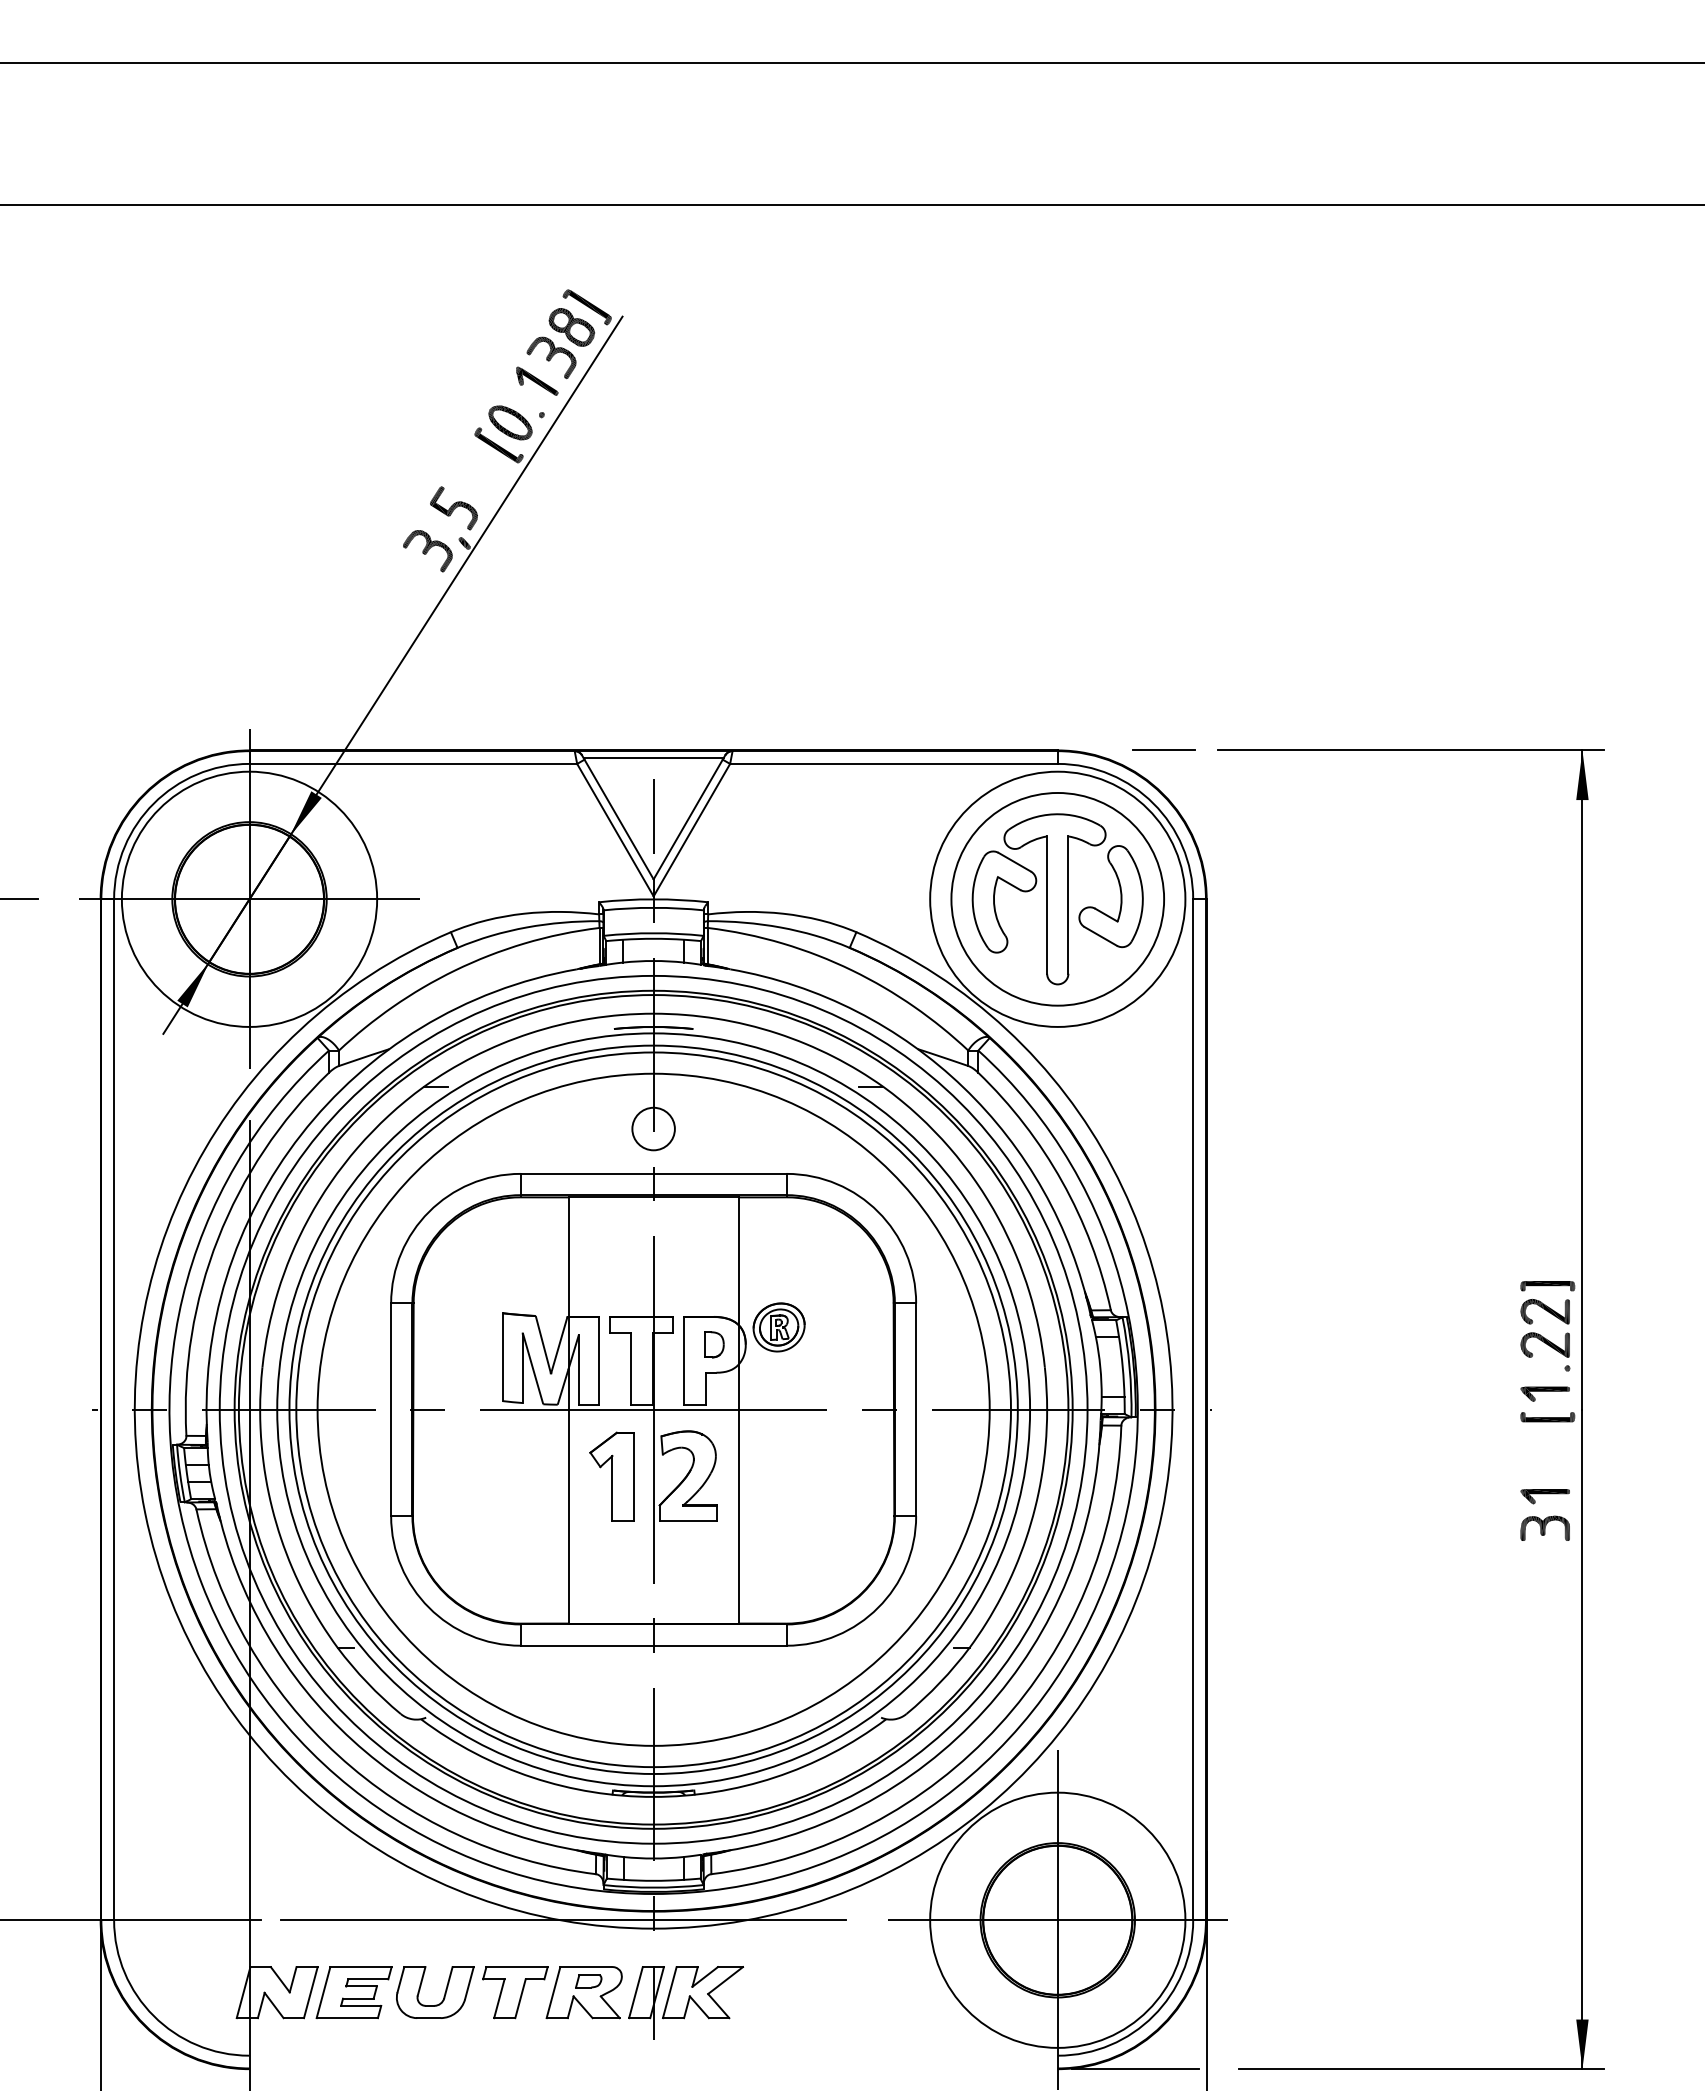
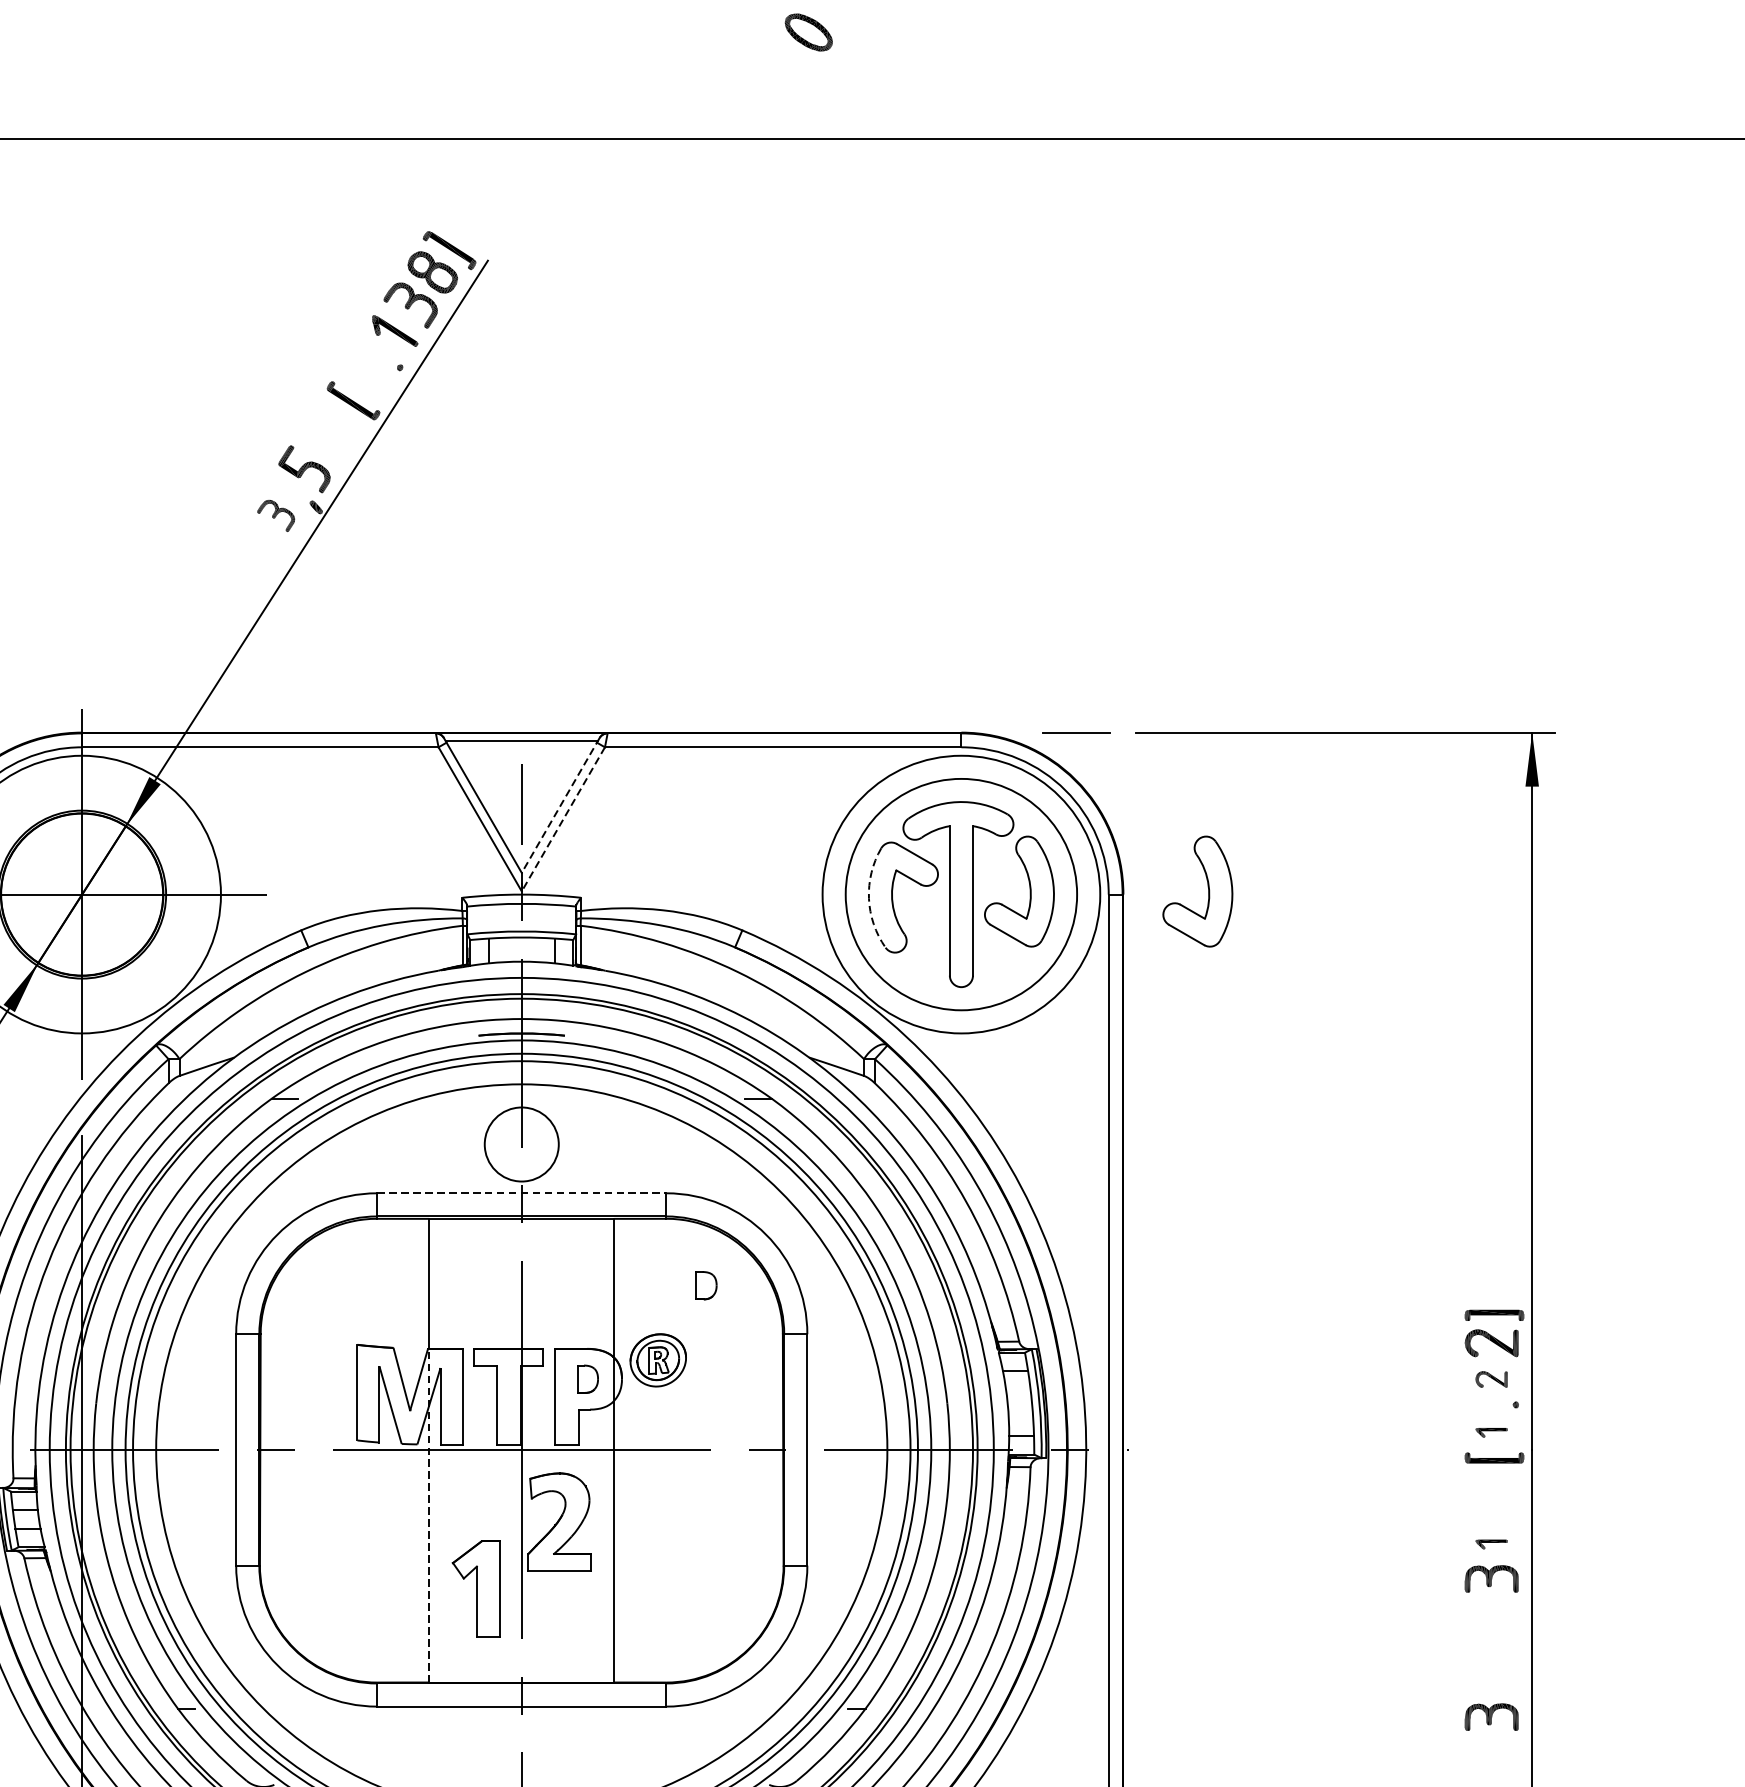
part: (510, 422) -> (808, 32), moved
part: (427, 551) -> (275, 516), size x0.7
line: (689, 817) -> (560, 805), solid -> dashed
line: (691, 830) -> (562, 819), solid -> dashed
part: (1284, 896) -> (1208, 891), added
arc: (972, 903) -> (868, 899), solid -> dashed
circle: (653, 1128) -> (521, 1143), size x1.6
line: (653, 1173) -> (521, 1192), solid -> dashed
part: (823, 1258) -> (706, 1285), added
part: (1544, 1344) -> (1490, 1378), size x0.6
part: (1544, 1393) -> (1490, 1432), size x0.6
line: (568, 1469) -> (429, 1514), solid -> dashed
part: (611, 1476) -> (475, 1588), moved
part: (1544, 1496) -> (1490, 1544), size x0.6
part: (1544, 1654) -> (1490, 1716), added

